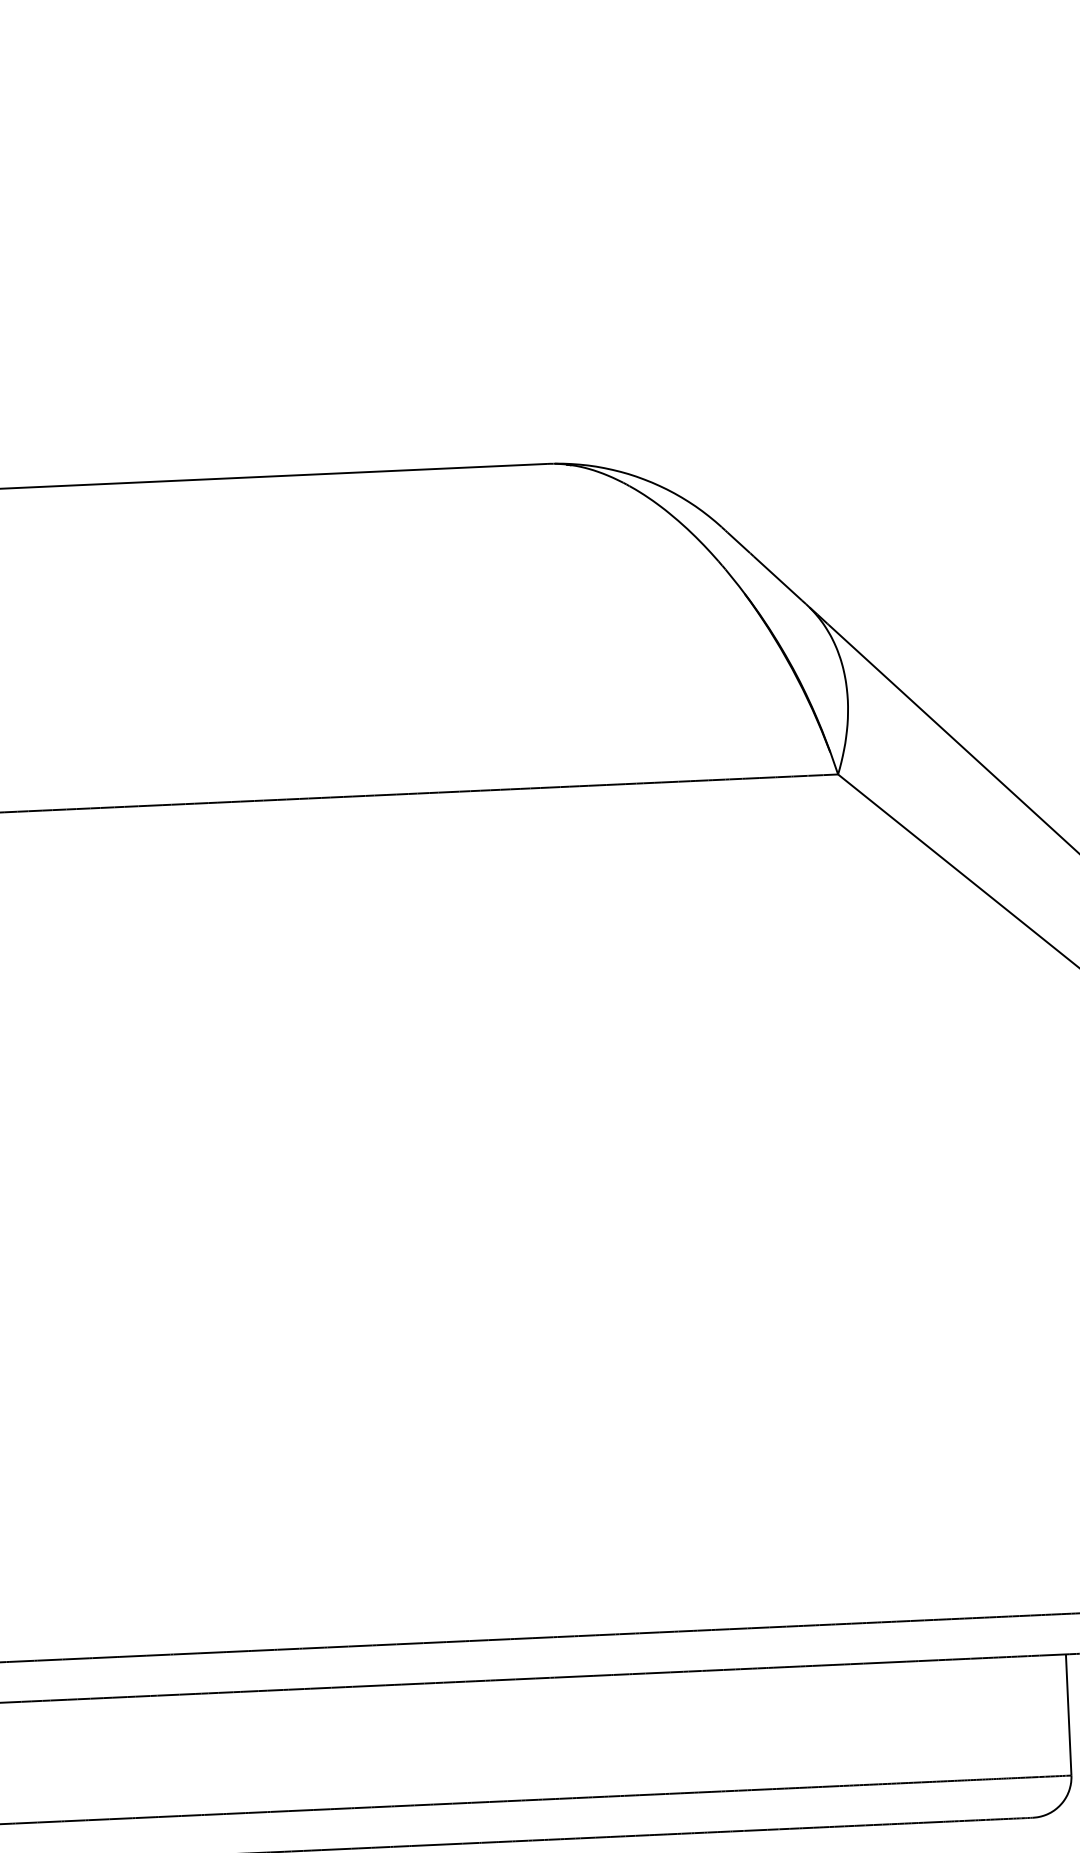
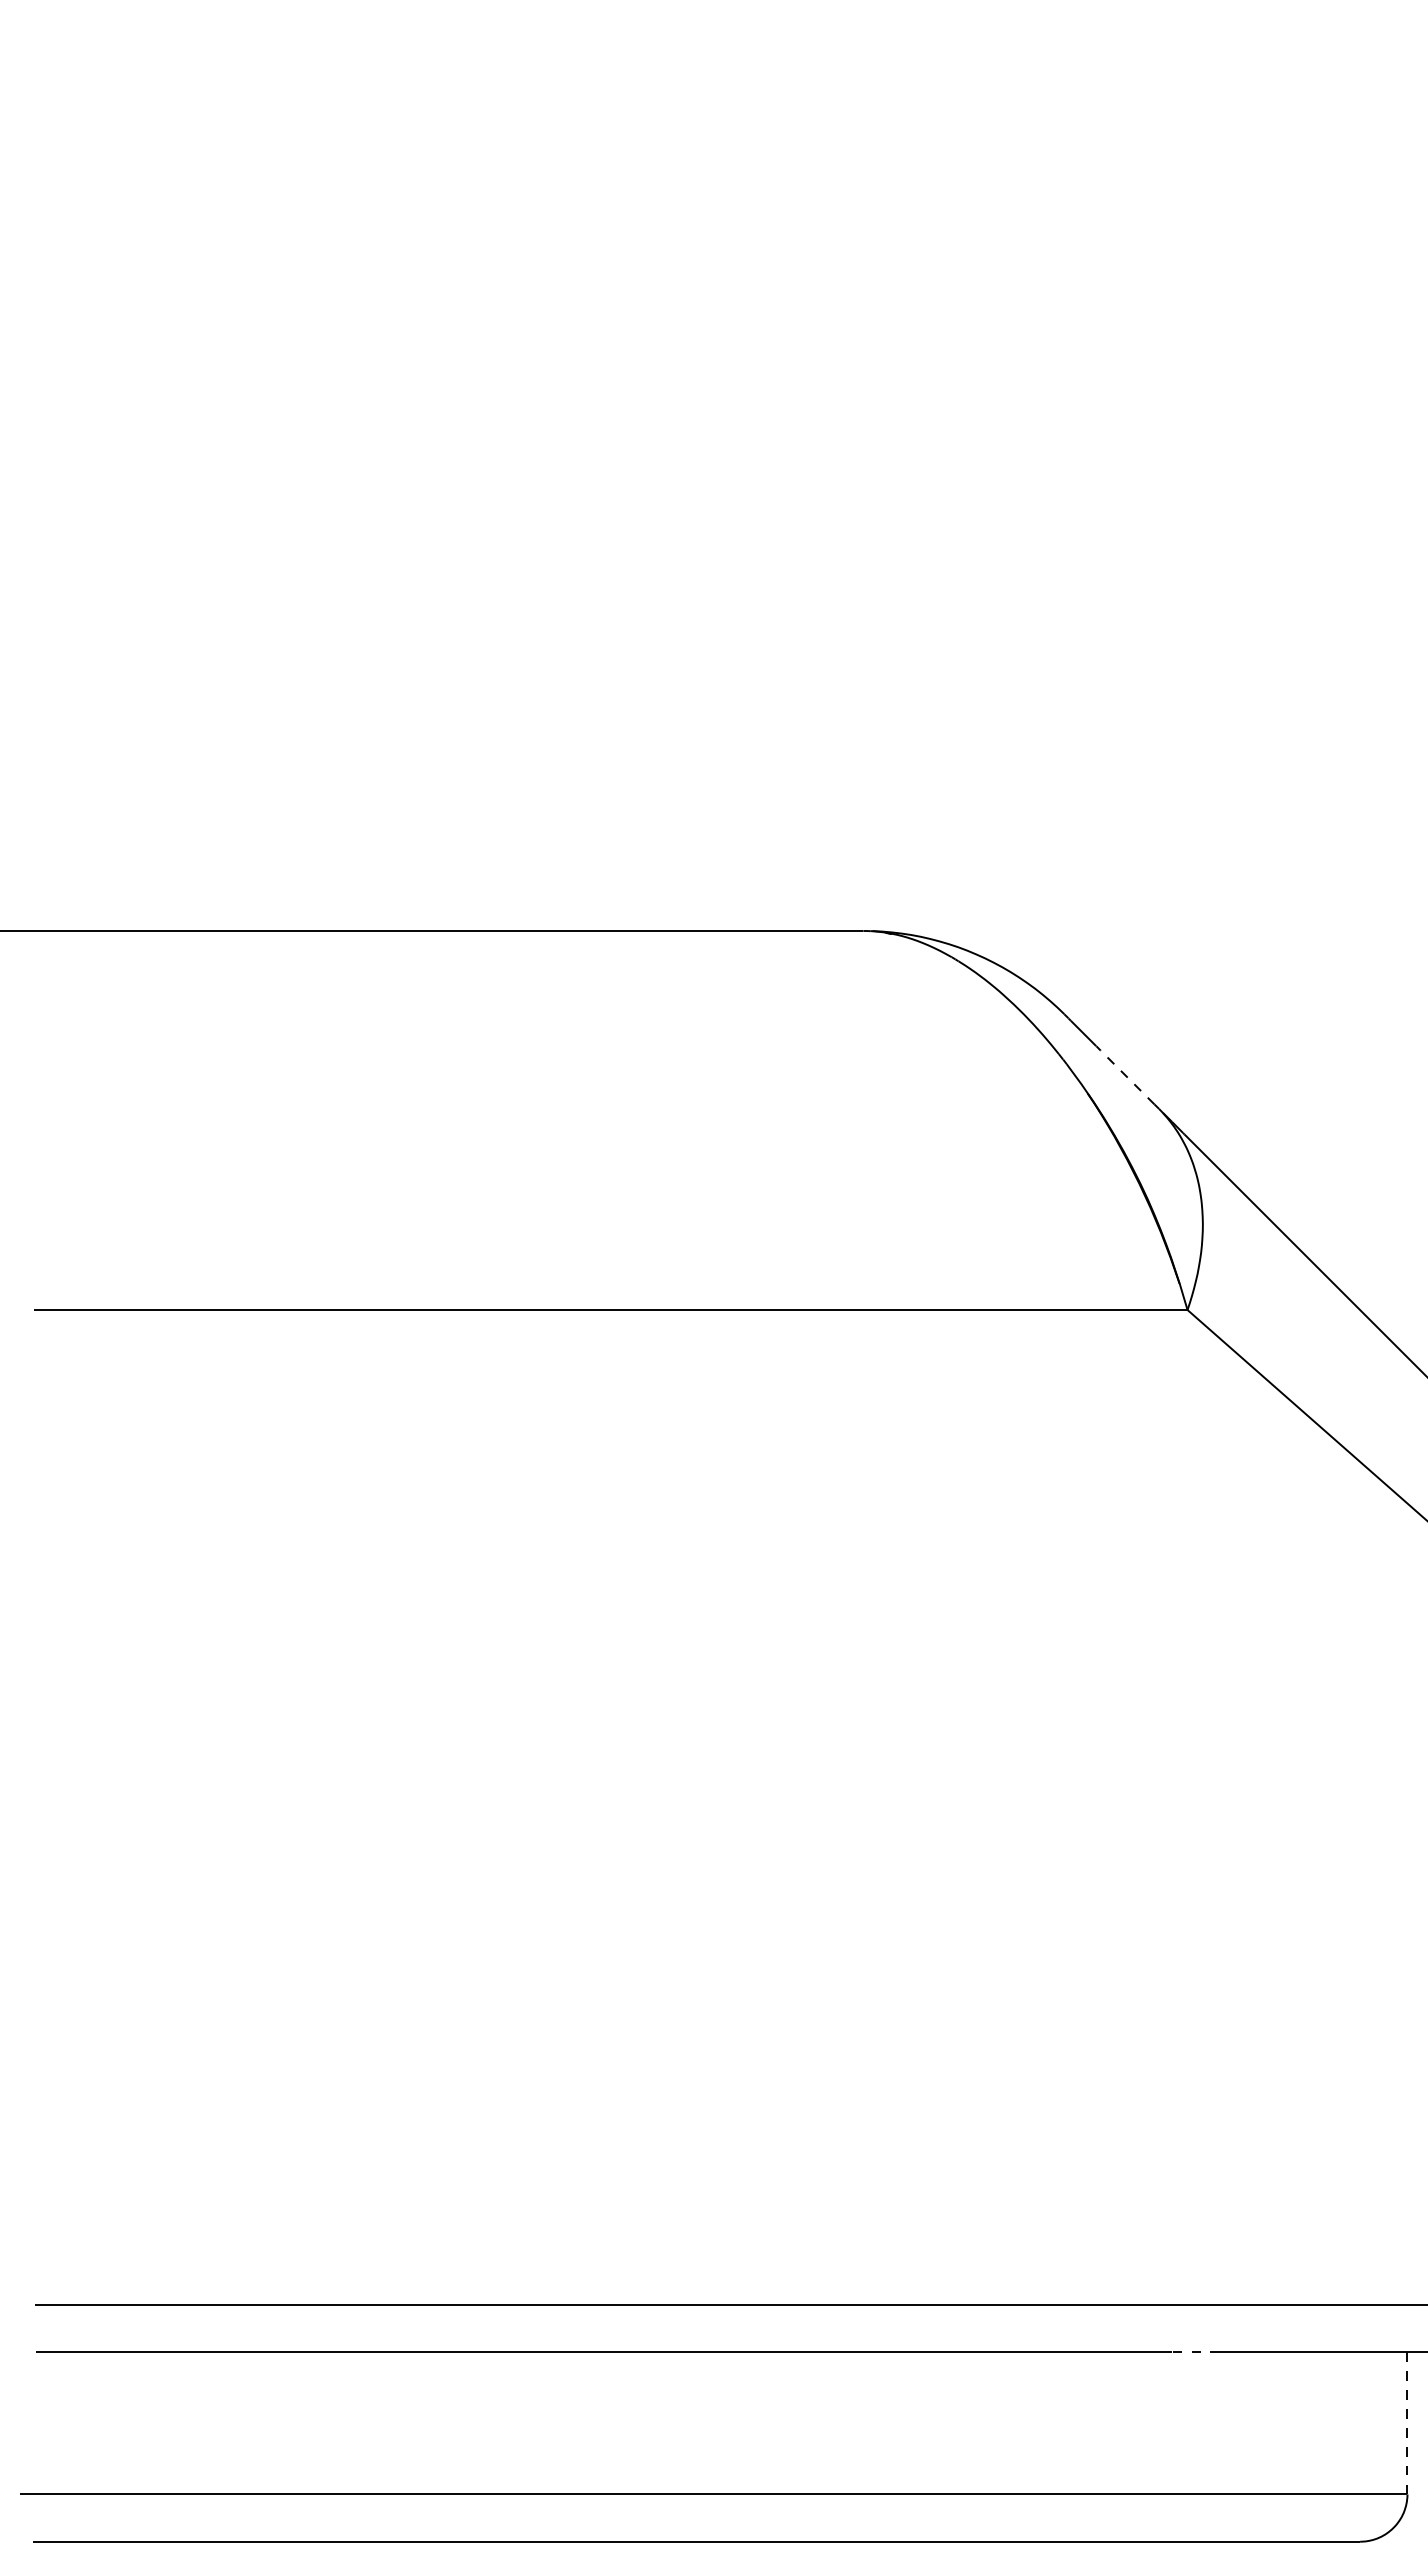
line: (777, 578) -> (1127, 1077), solid -> dashed
line: (885, 1662) -> (1195, 2352), solid -> dashed
line: (1068, 1715) -> (1407, 2423), solid -> dashed

